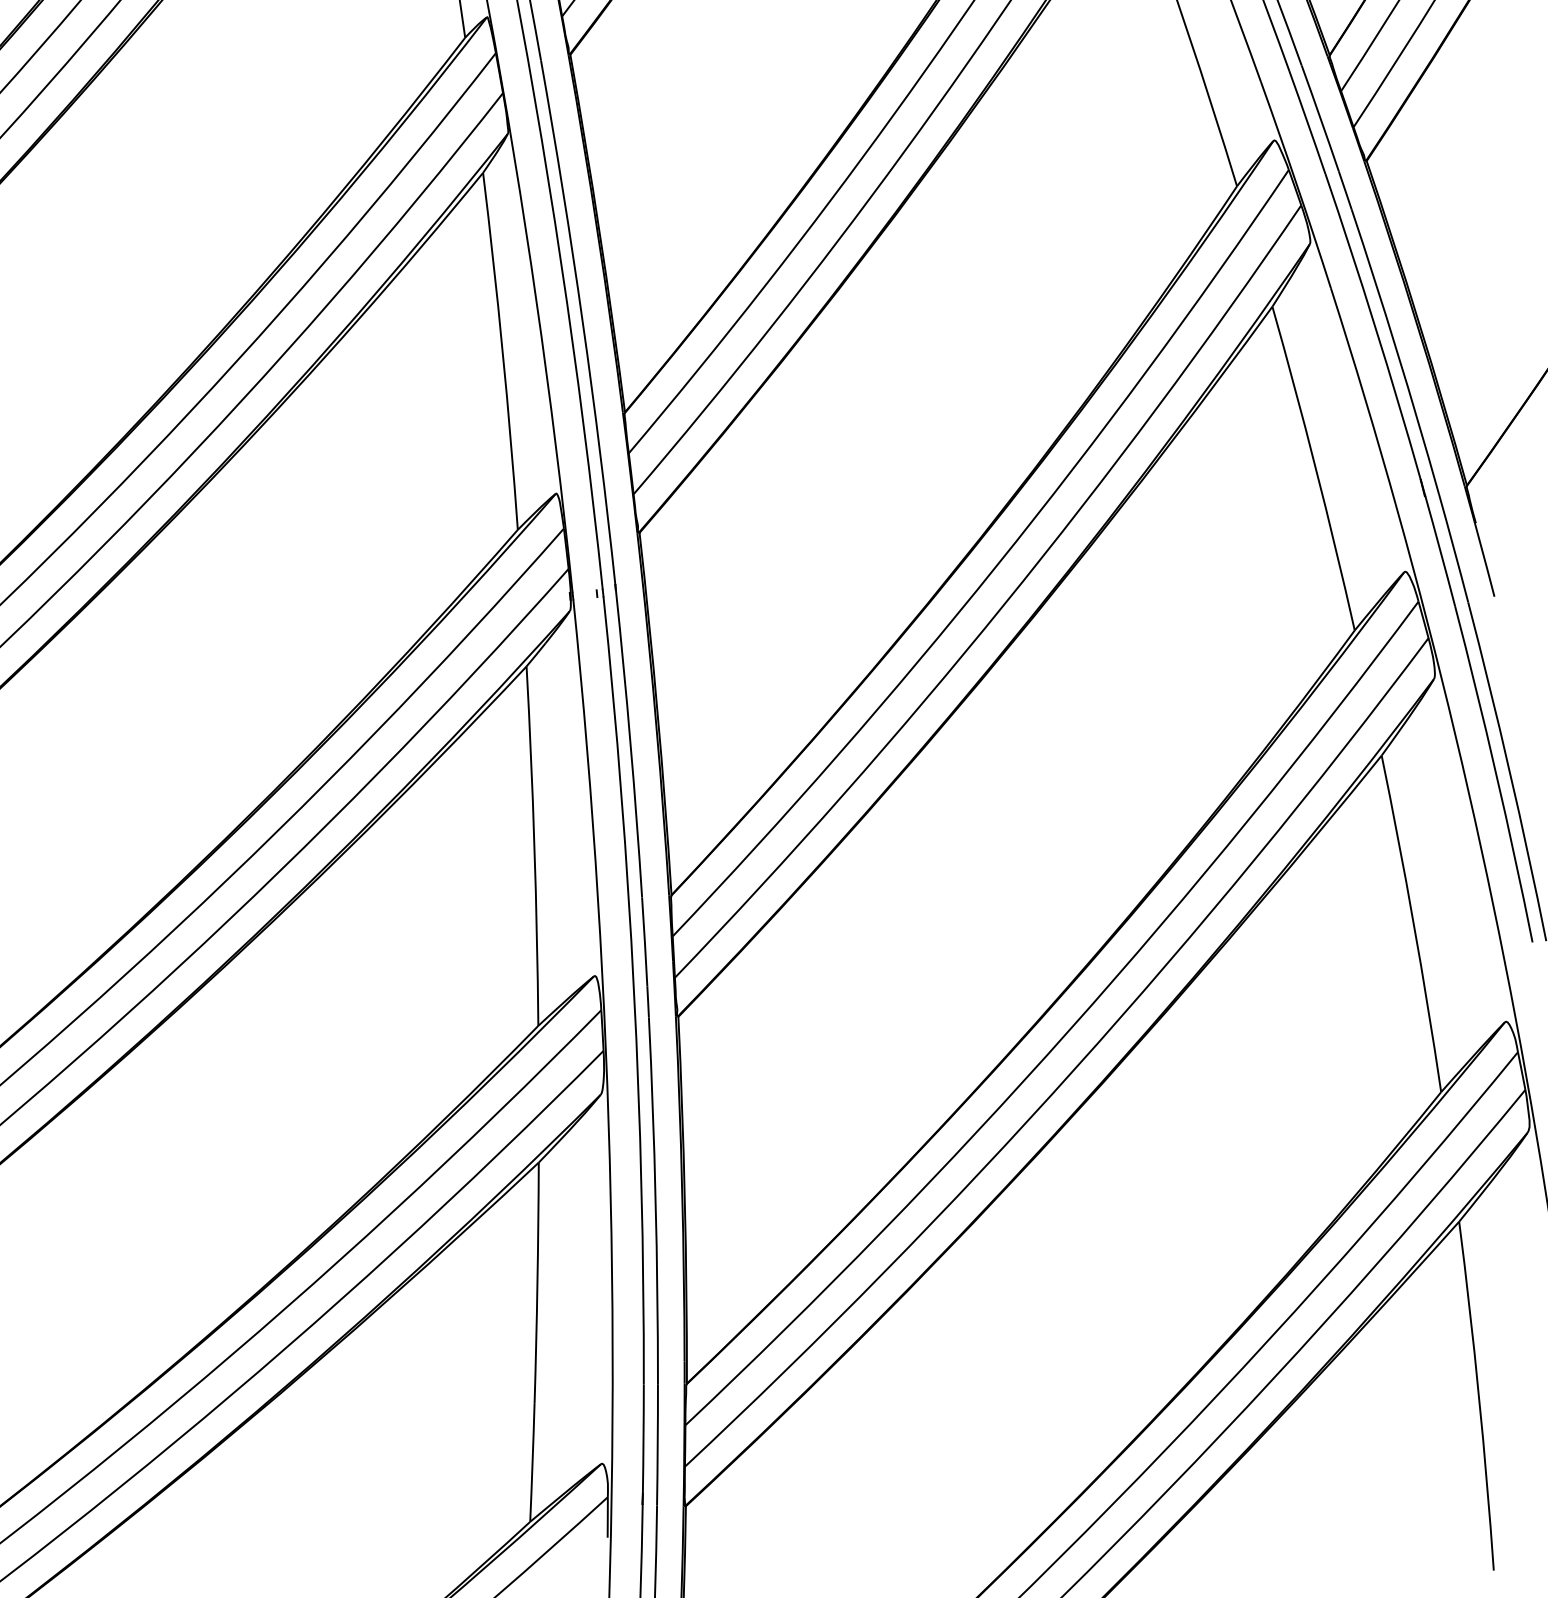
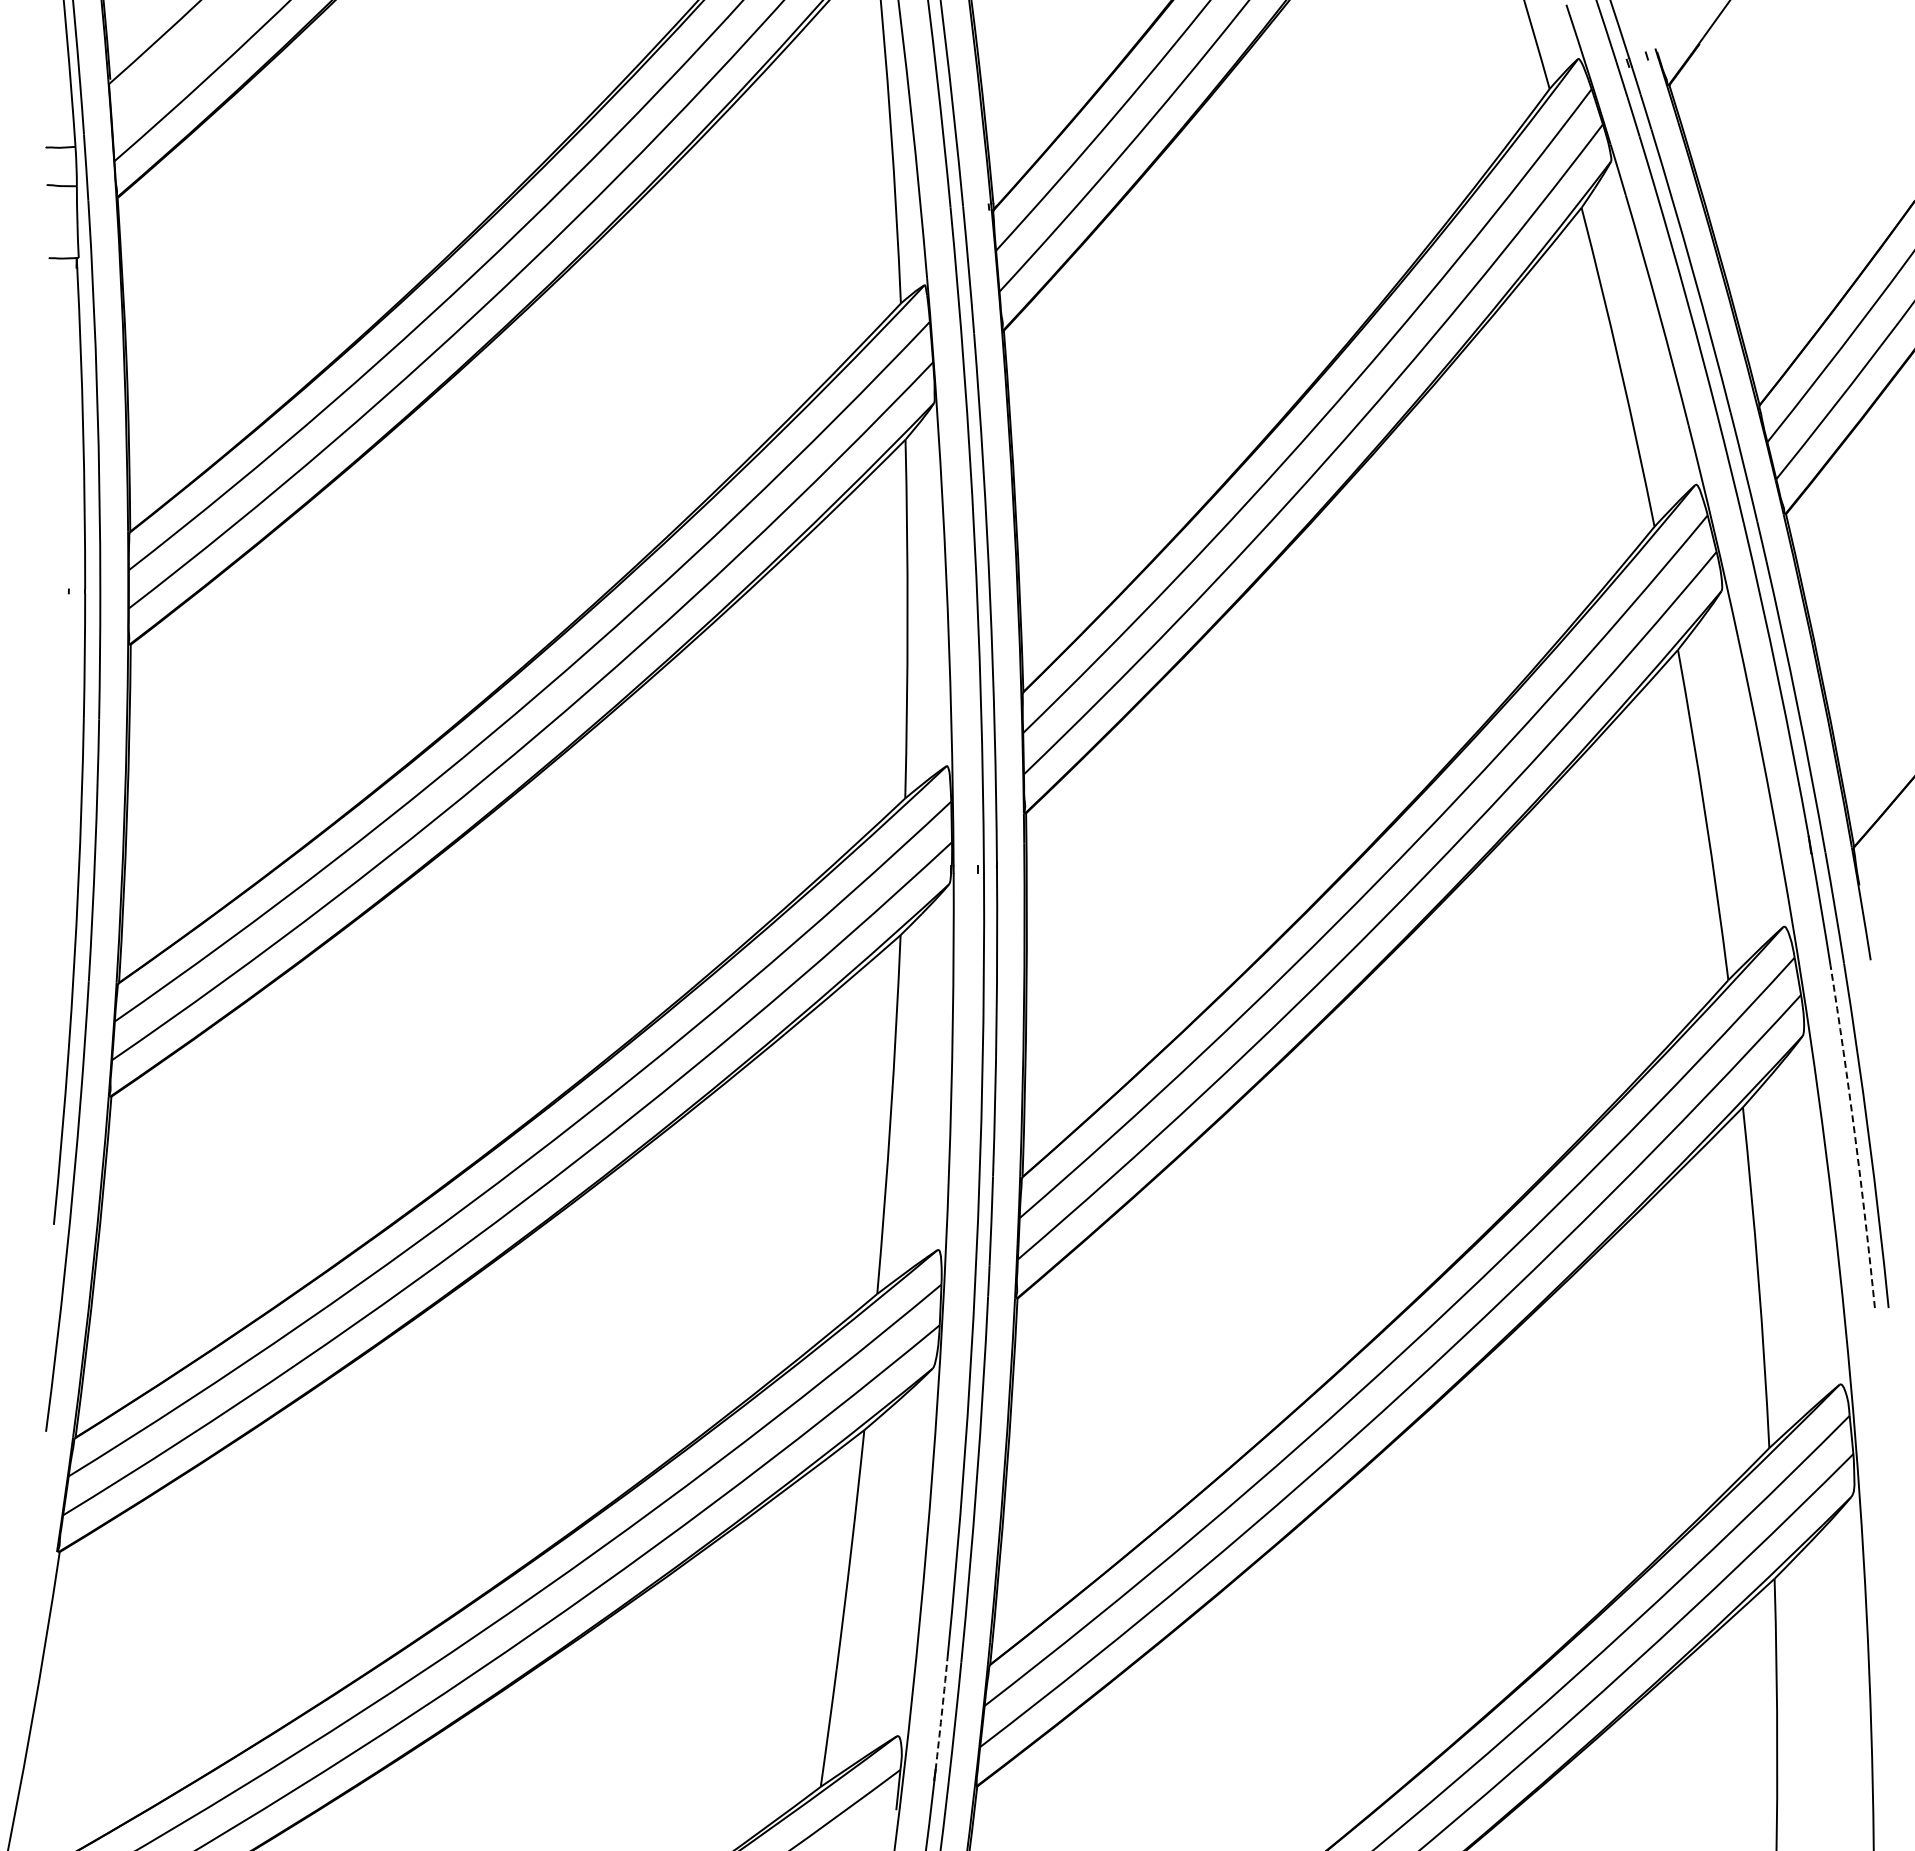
arc: (1496, 773) -> (1855, 1136), solid -> dashed
arc: (643, 1439) -> (941, 1715), solid -> dashed

